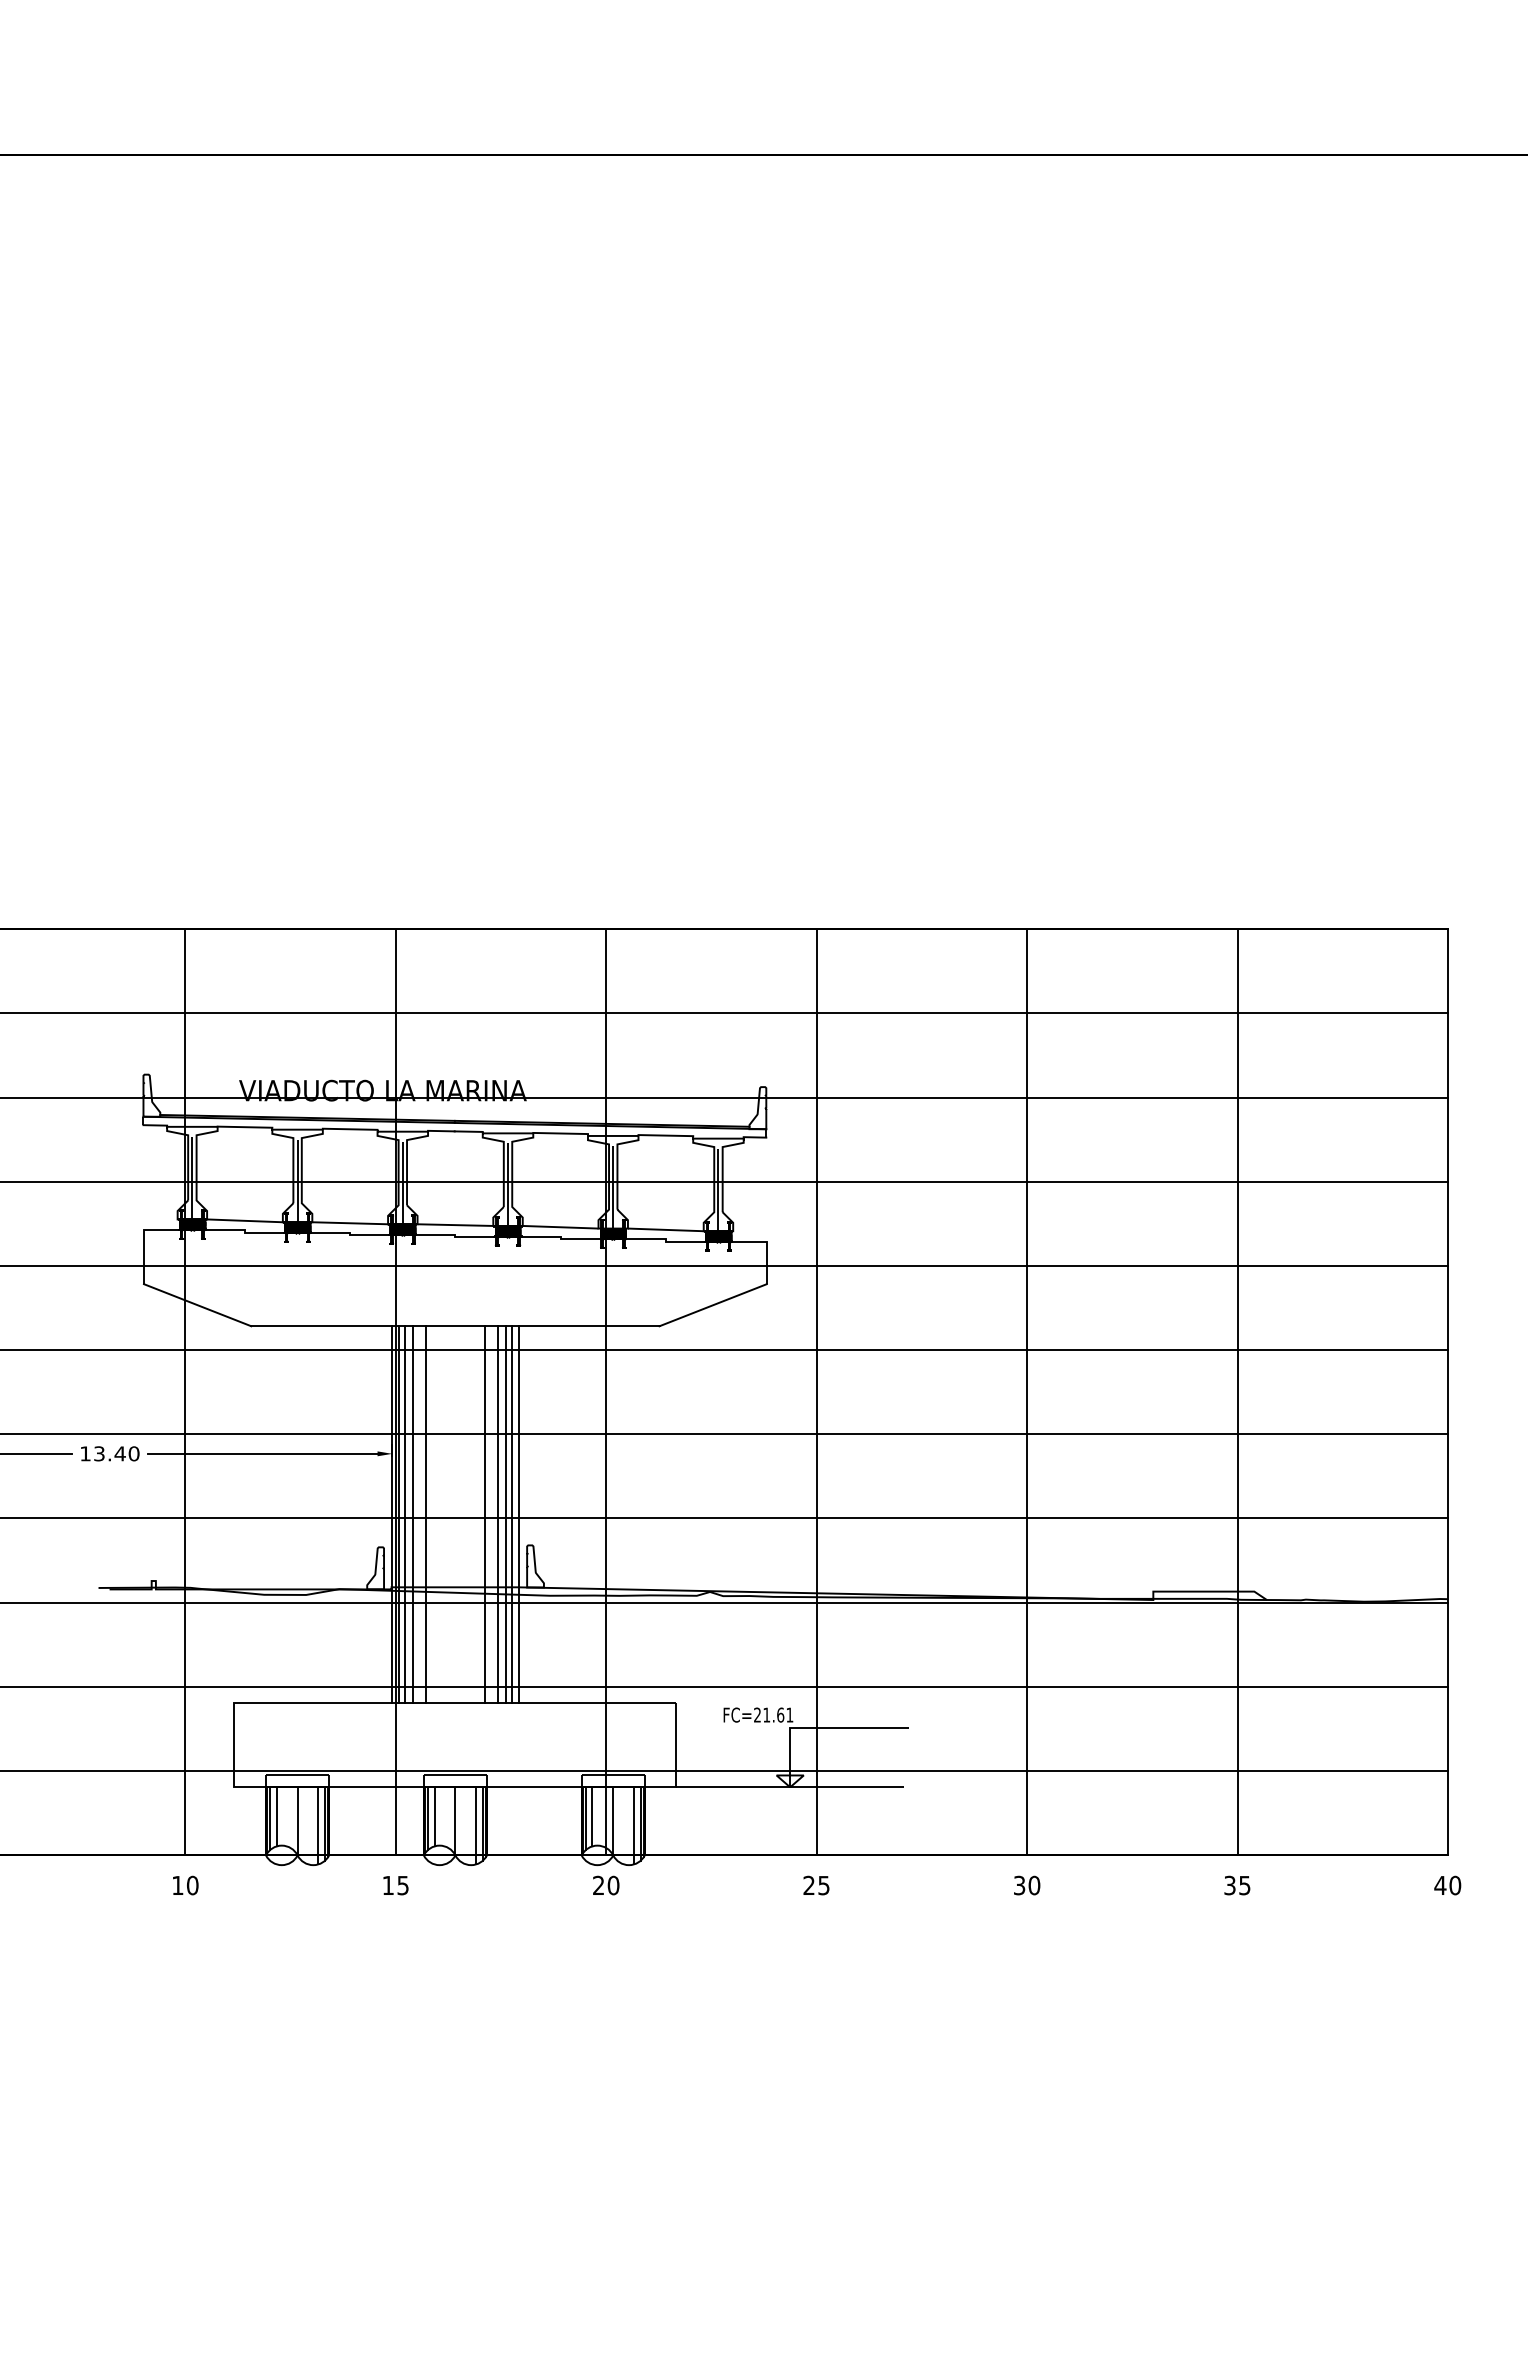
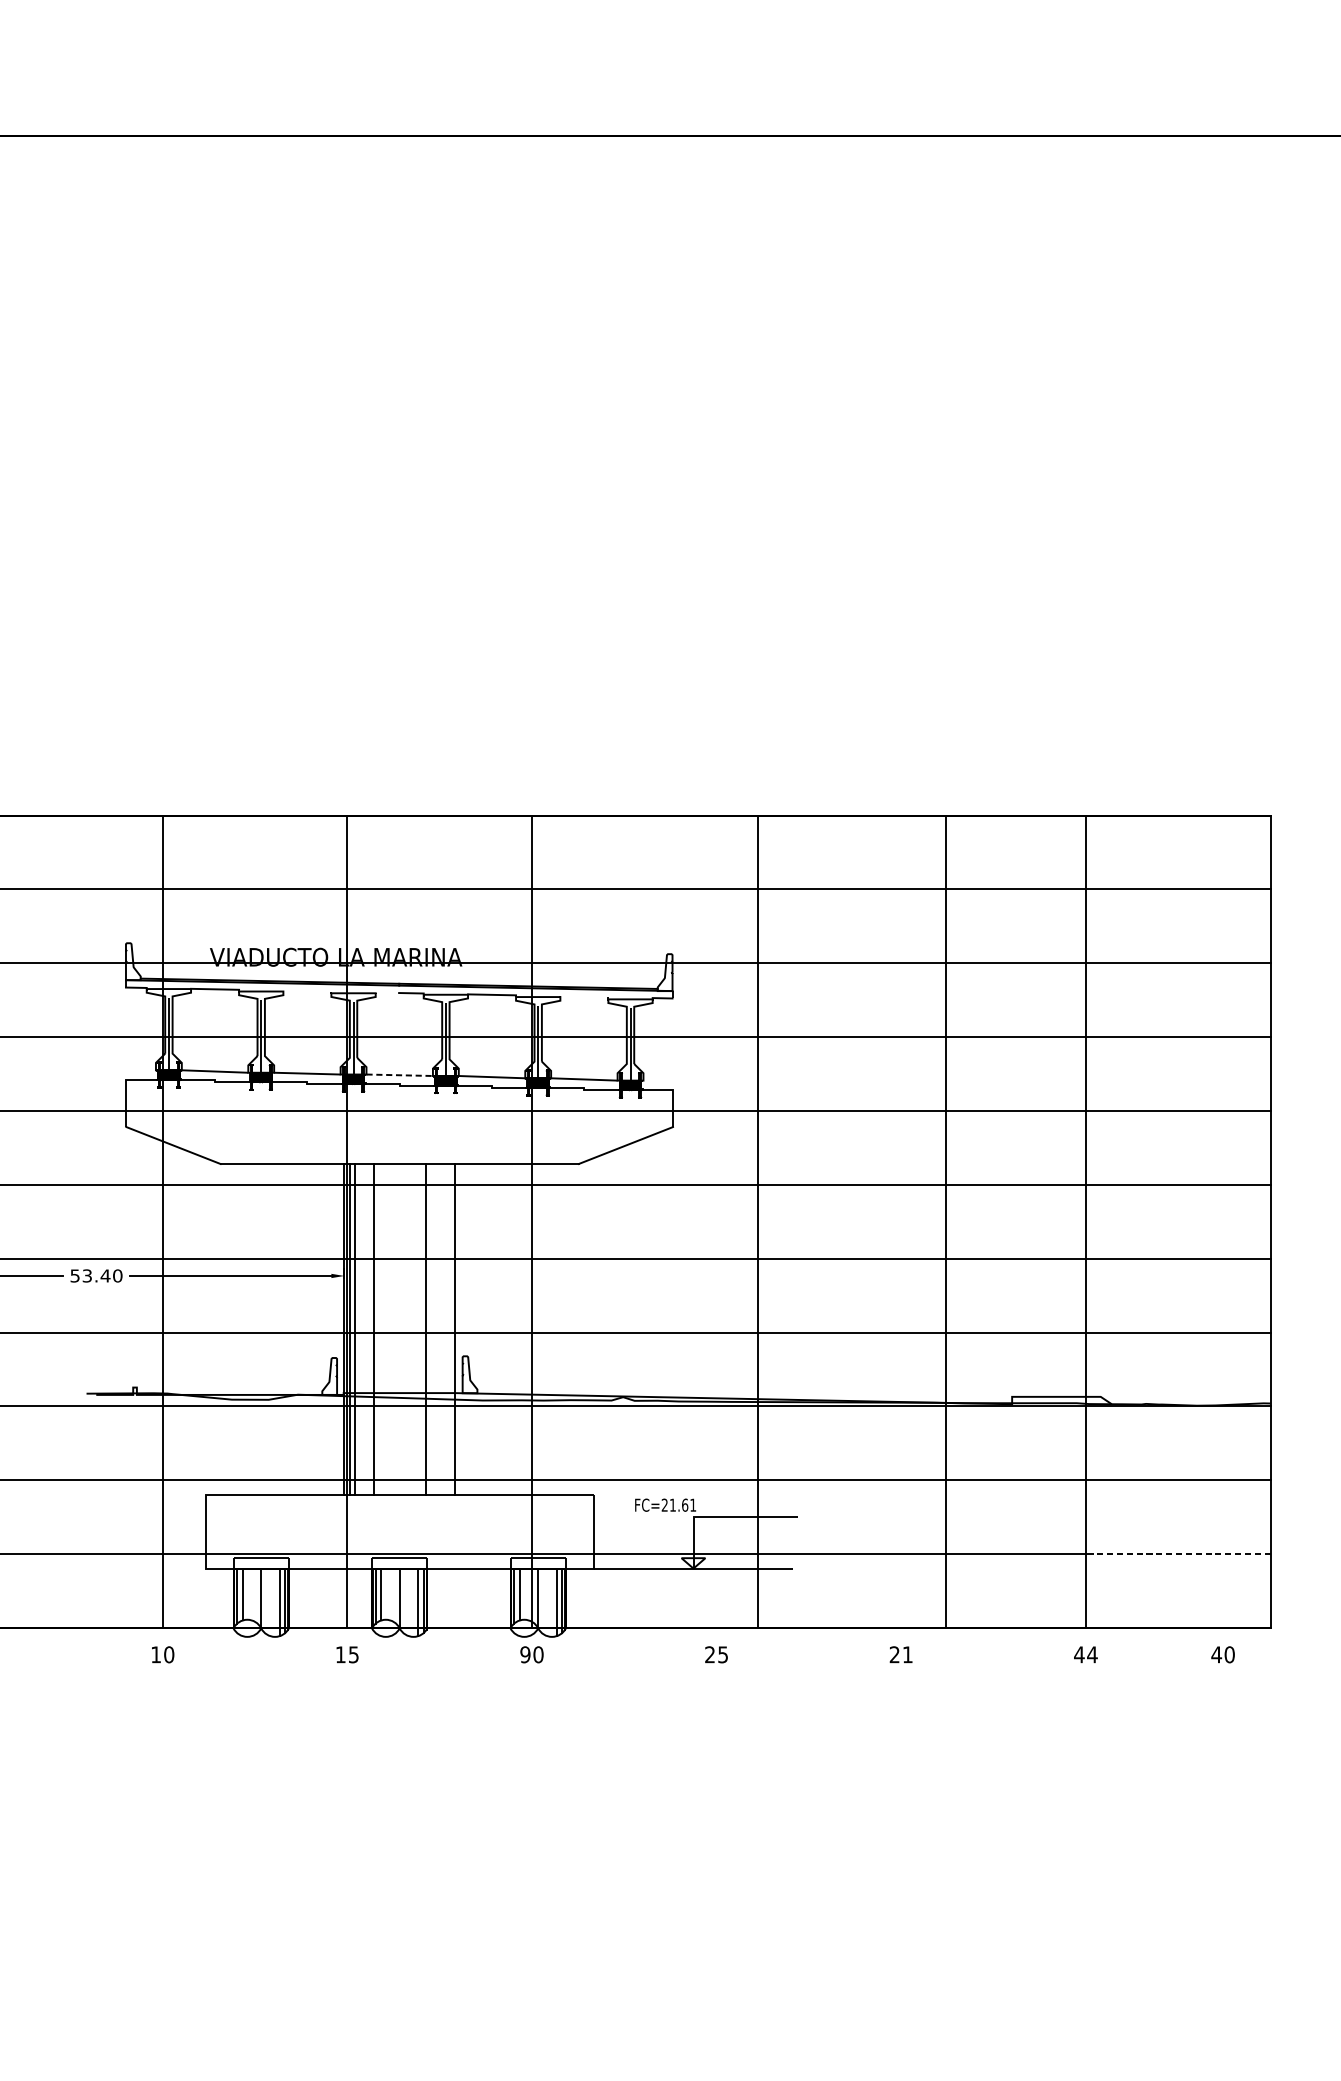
line: (349, 1128) -> (306, 990), removed
line: (441, 1130) -> (387, 992), removed
line: (665, 1135) -> (584, 996), removed
line: (455, 1225) -> (399, 1075), solid -> dashed
line: (816, 1392) -> (757, 1222), moved
line: (1027, 1392) -> (946, 1222), moved
text: (85, 1453) -> (75, 1275), 13.40 -> 53.40
line: (413, 1514) -> (362, 1329), removed
line: (497, 1514) -> (436, 1329), removed
line: (505, 1514) -> (443, 1329), removed
line: (512, 1514) -> (449, 1329), removed
line: (1342, 1770) -> (1178, 1553), solid -> dashed
text: (598, 1885) -> (525, 1654), 20 -> 90
text: (1027, 1885) -> (901, 1654), 30 -> 21
text: (1236, 1885) -> (1085, 1654), 35 -> 44
text: (1447, 1885) -> (1222, 1654), moved

